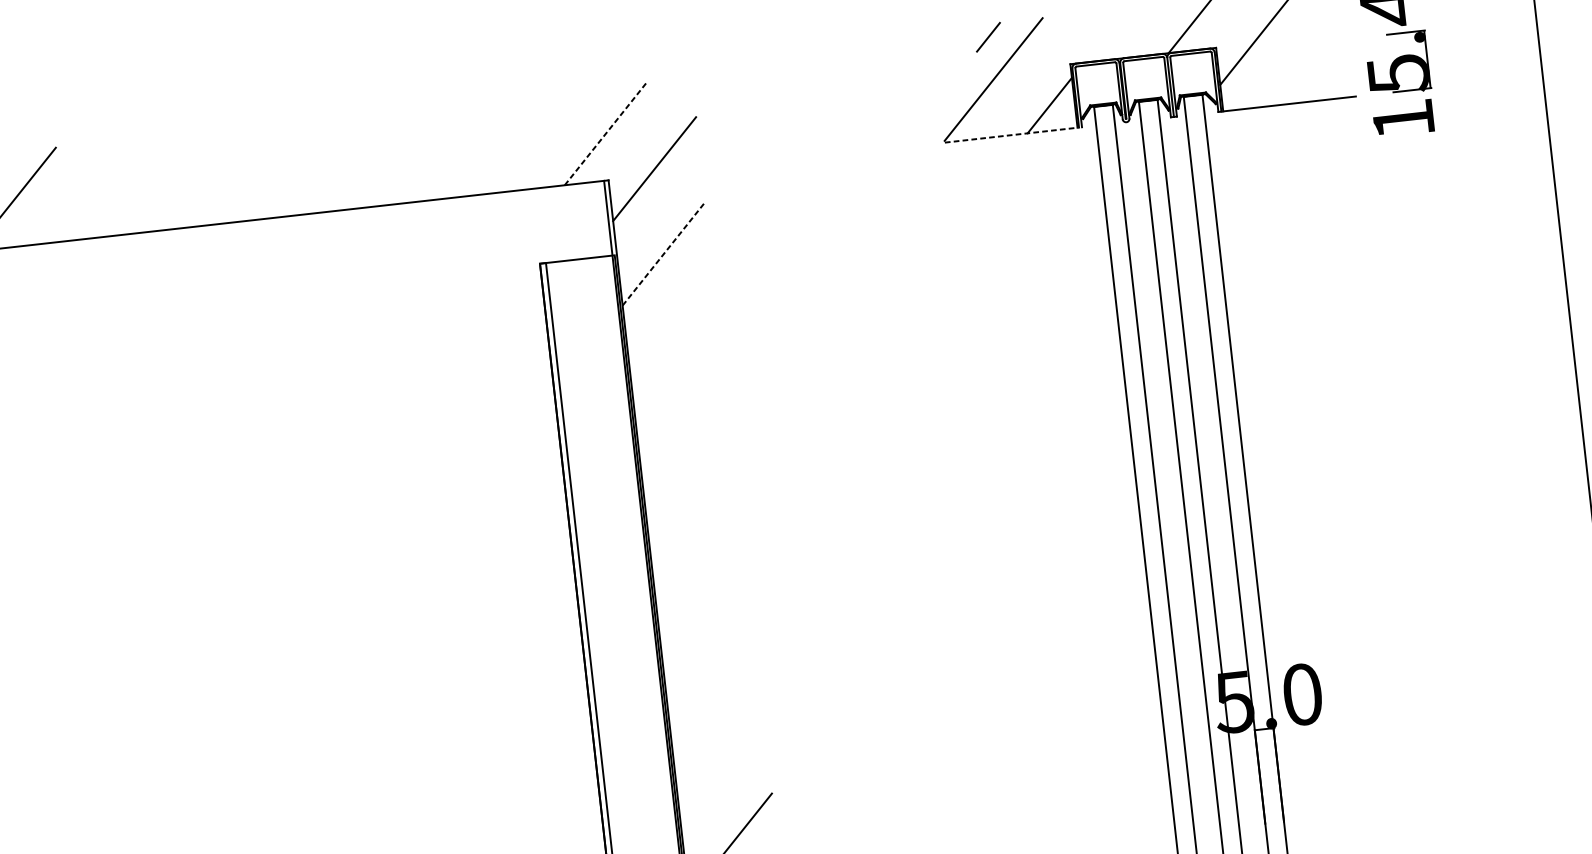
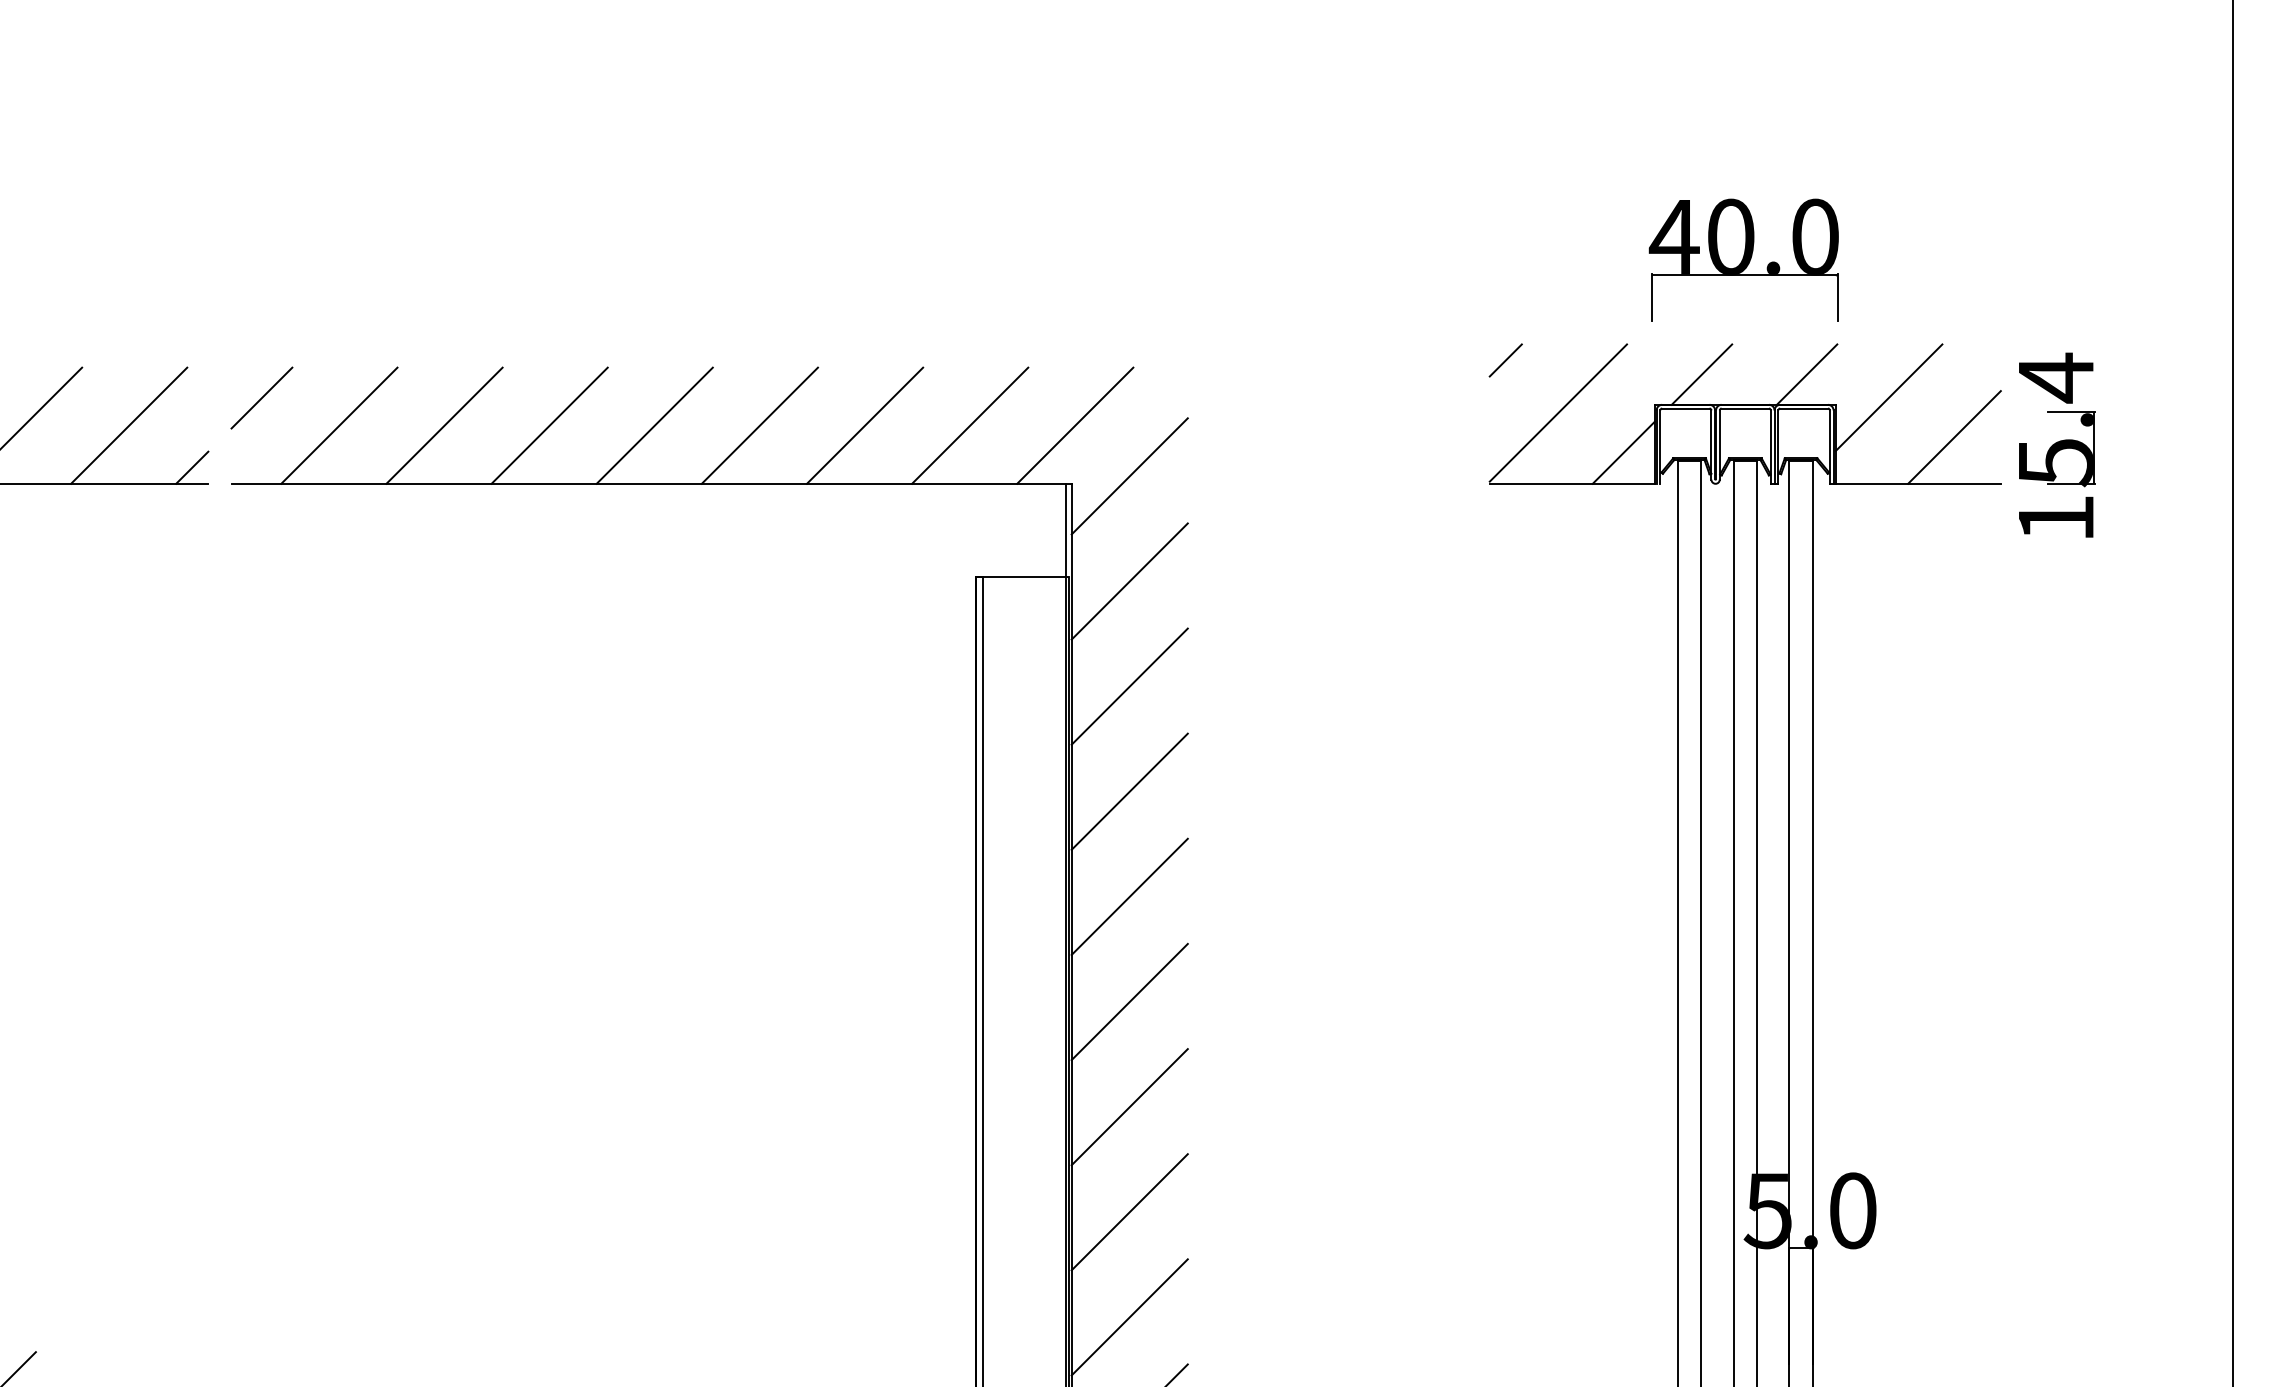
line: (1105, 35) -> (1701, 374), added
line: (988, 37) -> (1505, 360), moved
line: (1314, 63) -> (1954, 437), added
line: (606, 133) -> (1075, 425), dashed -> solid
line: (1011, 134) -> (1572, 483), dashed -> solid
line: (521, 142) -> (970, 425), added
line: (436, 152) -> (864, 425), added
line: (352, 161) -> (759, 425), added
line: (267, 171) -> (654, 425), added
line: (183, 180) -> (549, 425), added
line: (98, 190) -> (444, 425), added
line: (664, 253) -> (1130, 581), dashed -> solid
line: (673, 338) -> (1129, 686), added
line: (682, 422) -> (1129, 791), added
line: (692, 507) -> (1129, 896), added
line: (701, 591) -> (1129, 1001), added
line: (711, 676) -> (1129, 1107), added
line: (720, 761) -> (1129, 1212), added

